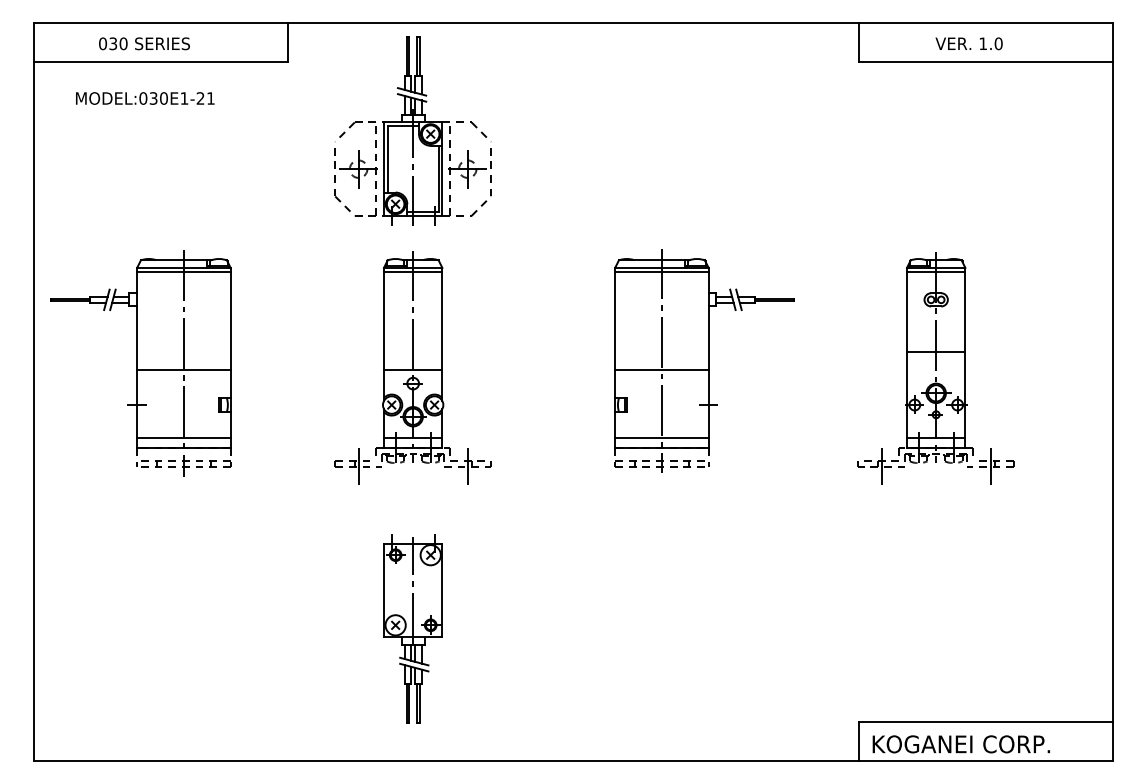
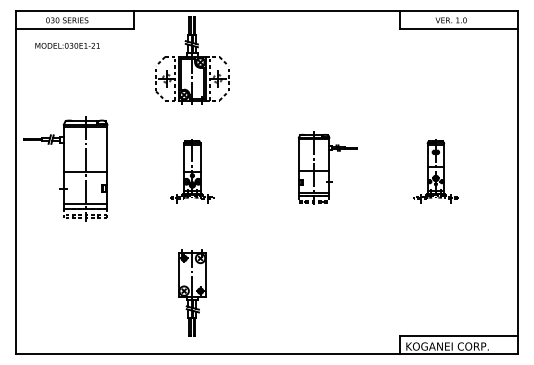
part: (703, 359) -> (327, 167), size x0.7
part: (413, 368) -> (192, 171), size x0.6
part: (935, 368) -> (435, 171), size x0.6

